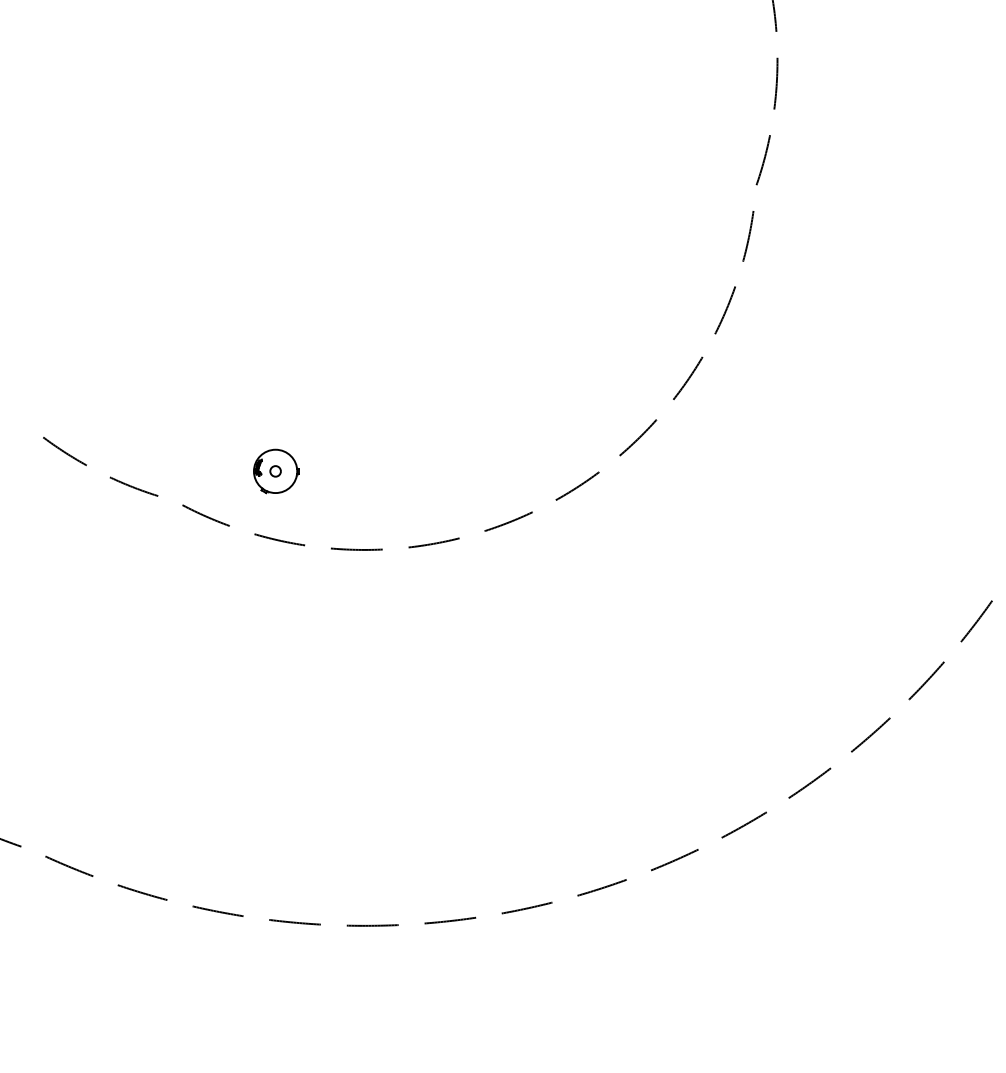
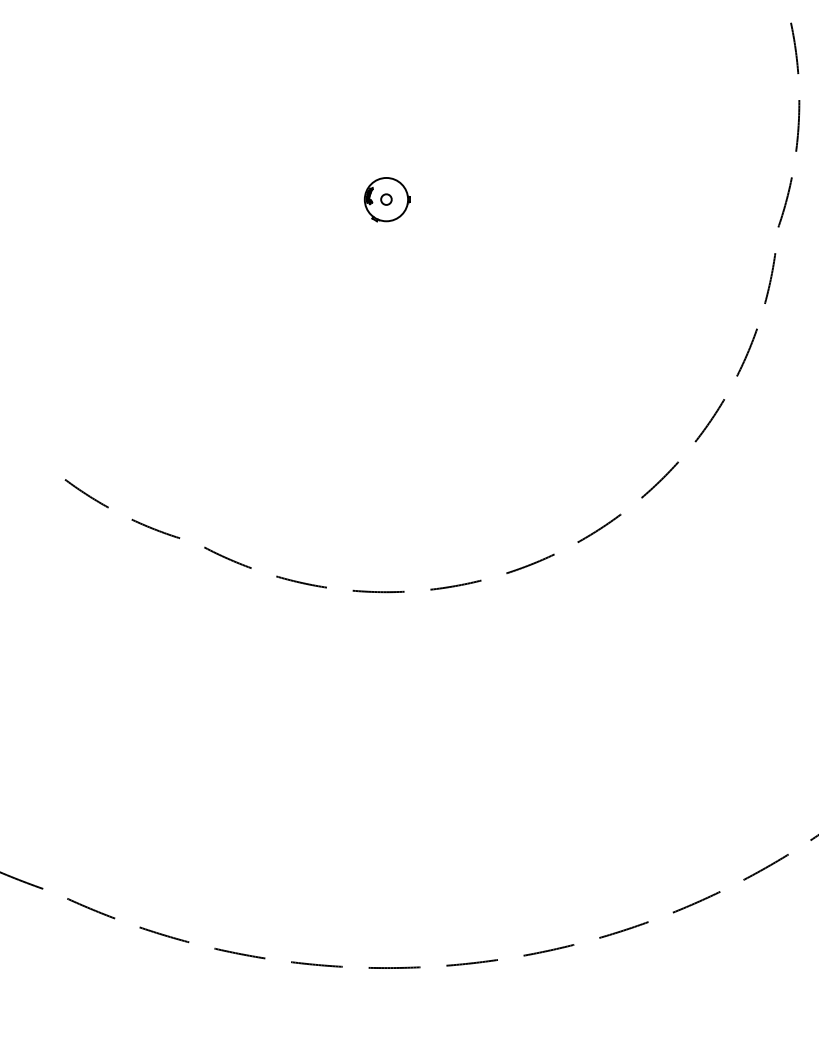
part: (276, 471) -> (387, 199), moved

